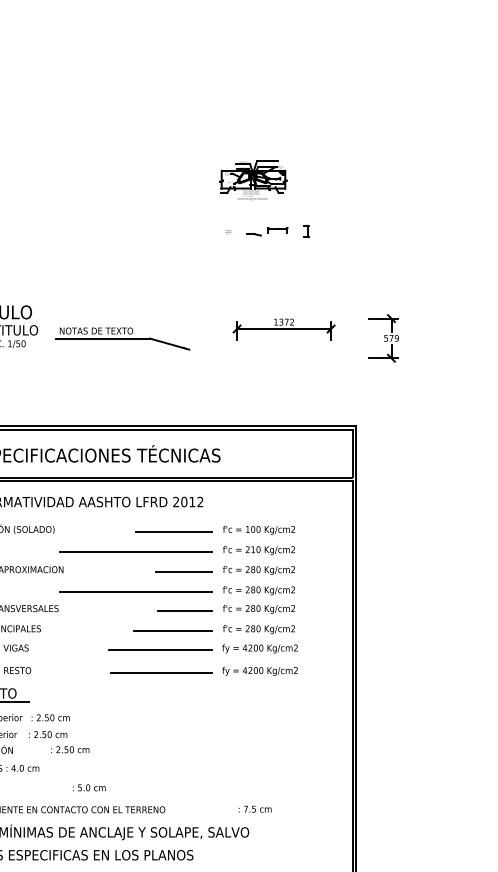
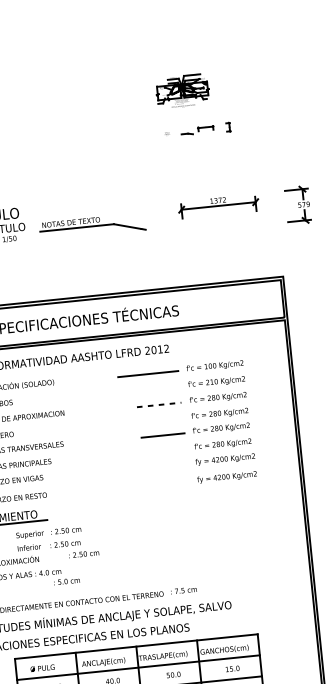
line: (135, 551) -> (119, 392), removed
line: (184, 571) -> (159, 404), solid -> dashed
line: (135, 591) -> (122, 424), removed
line: (172, 630) -> (154, 452), removed
line: (160, 650) -> (147, 468), removed
line: (161, 672) -> (149, 486), removed
text: (89, 787) -> (67, 581), moved
text: (254, 808) -> (183, 590), moved

